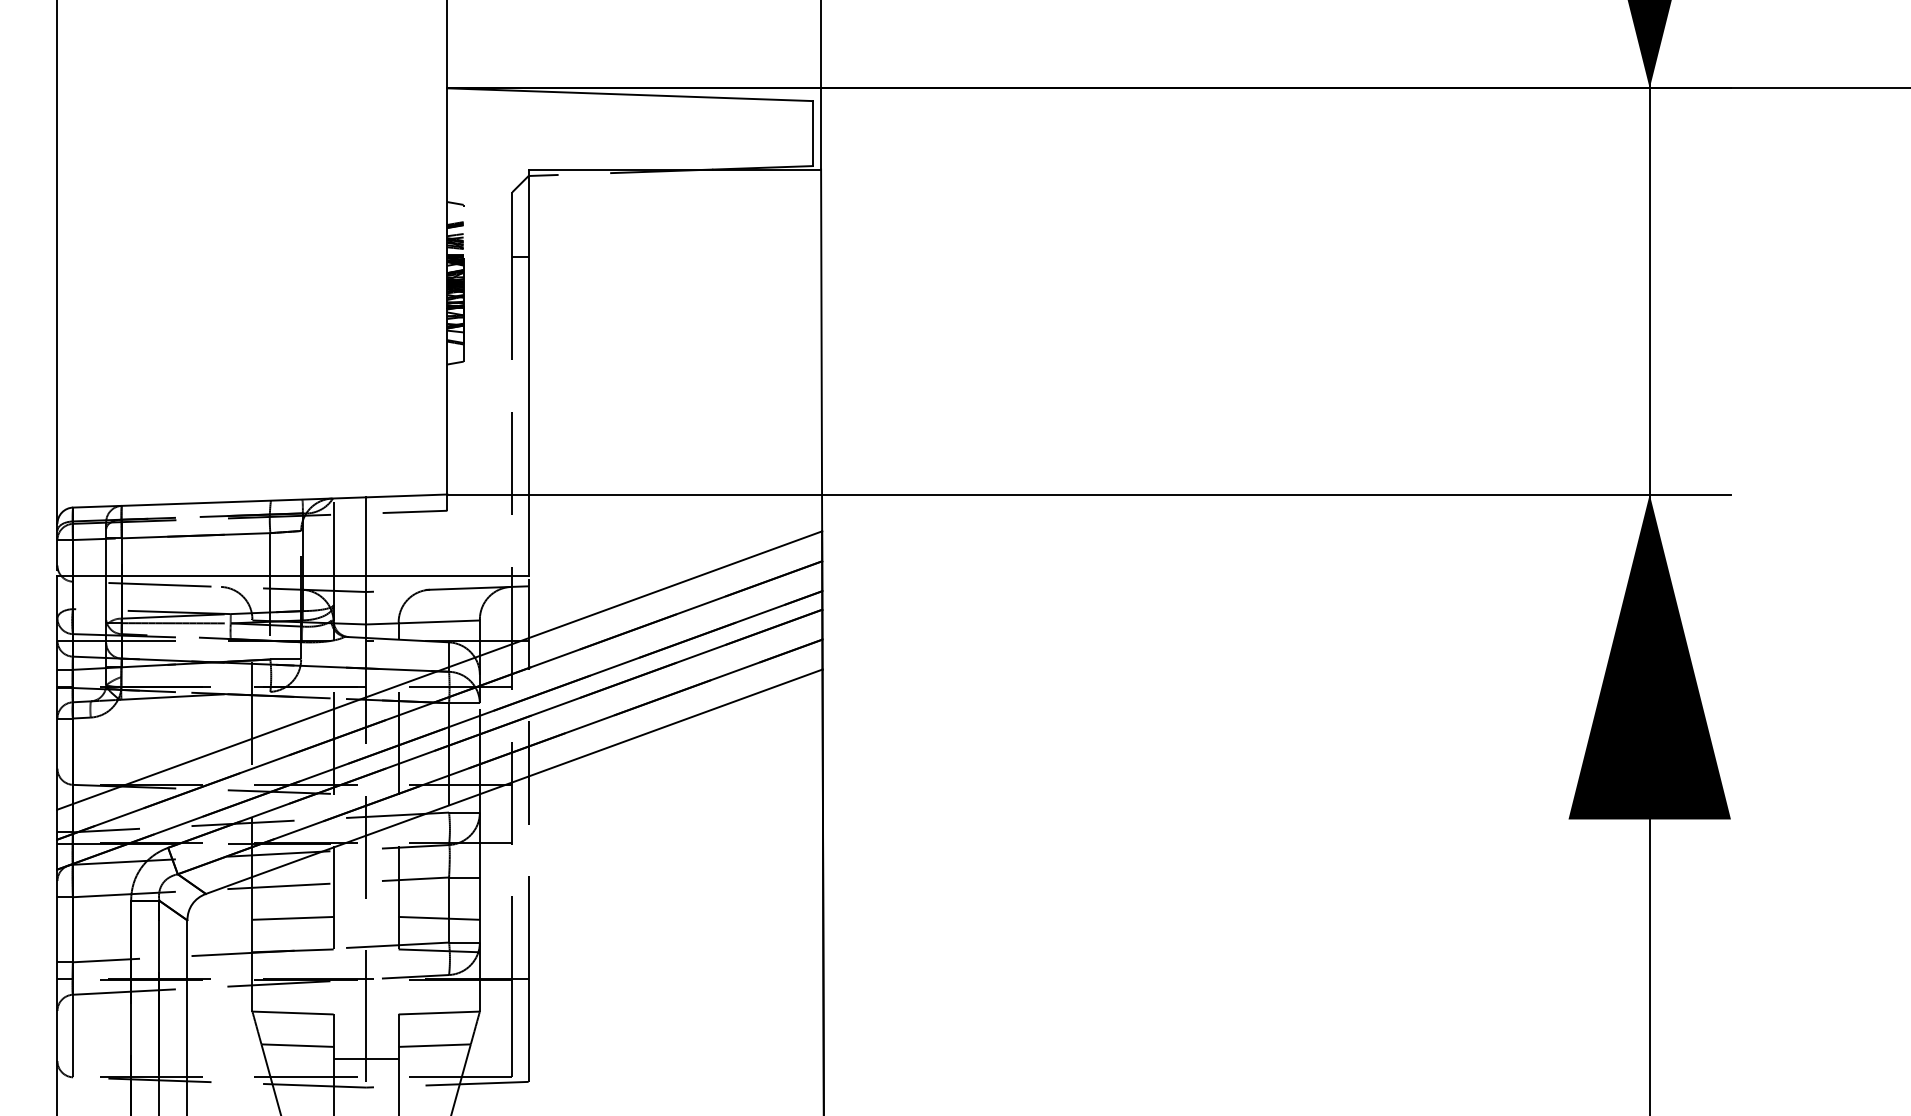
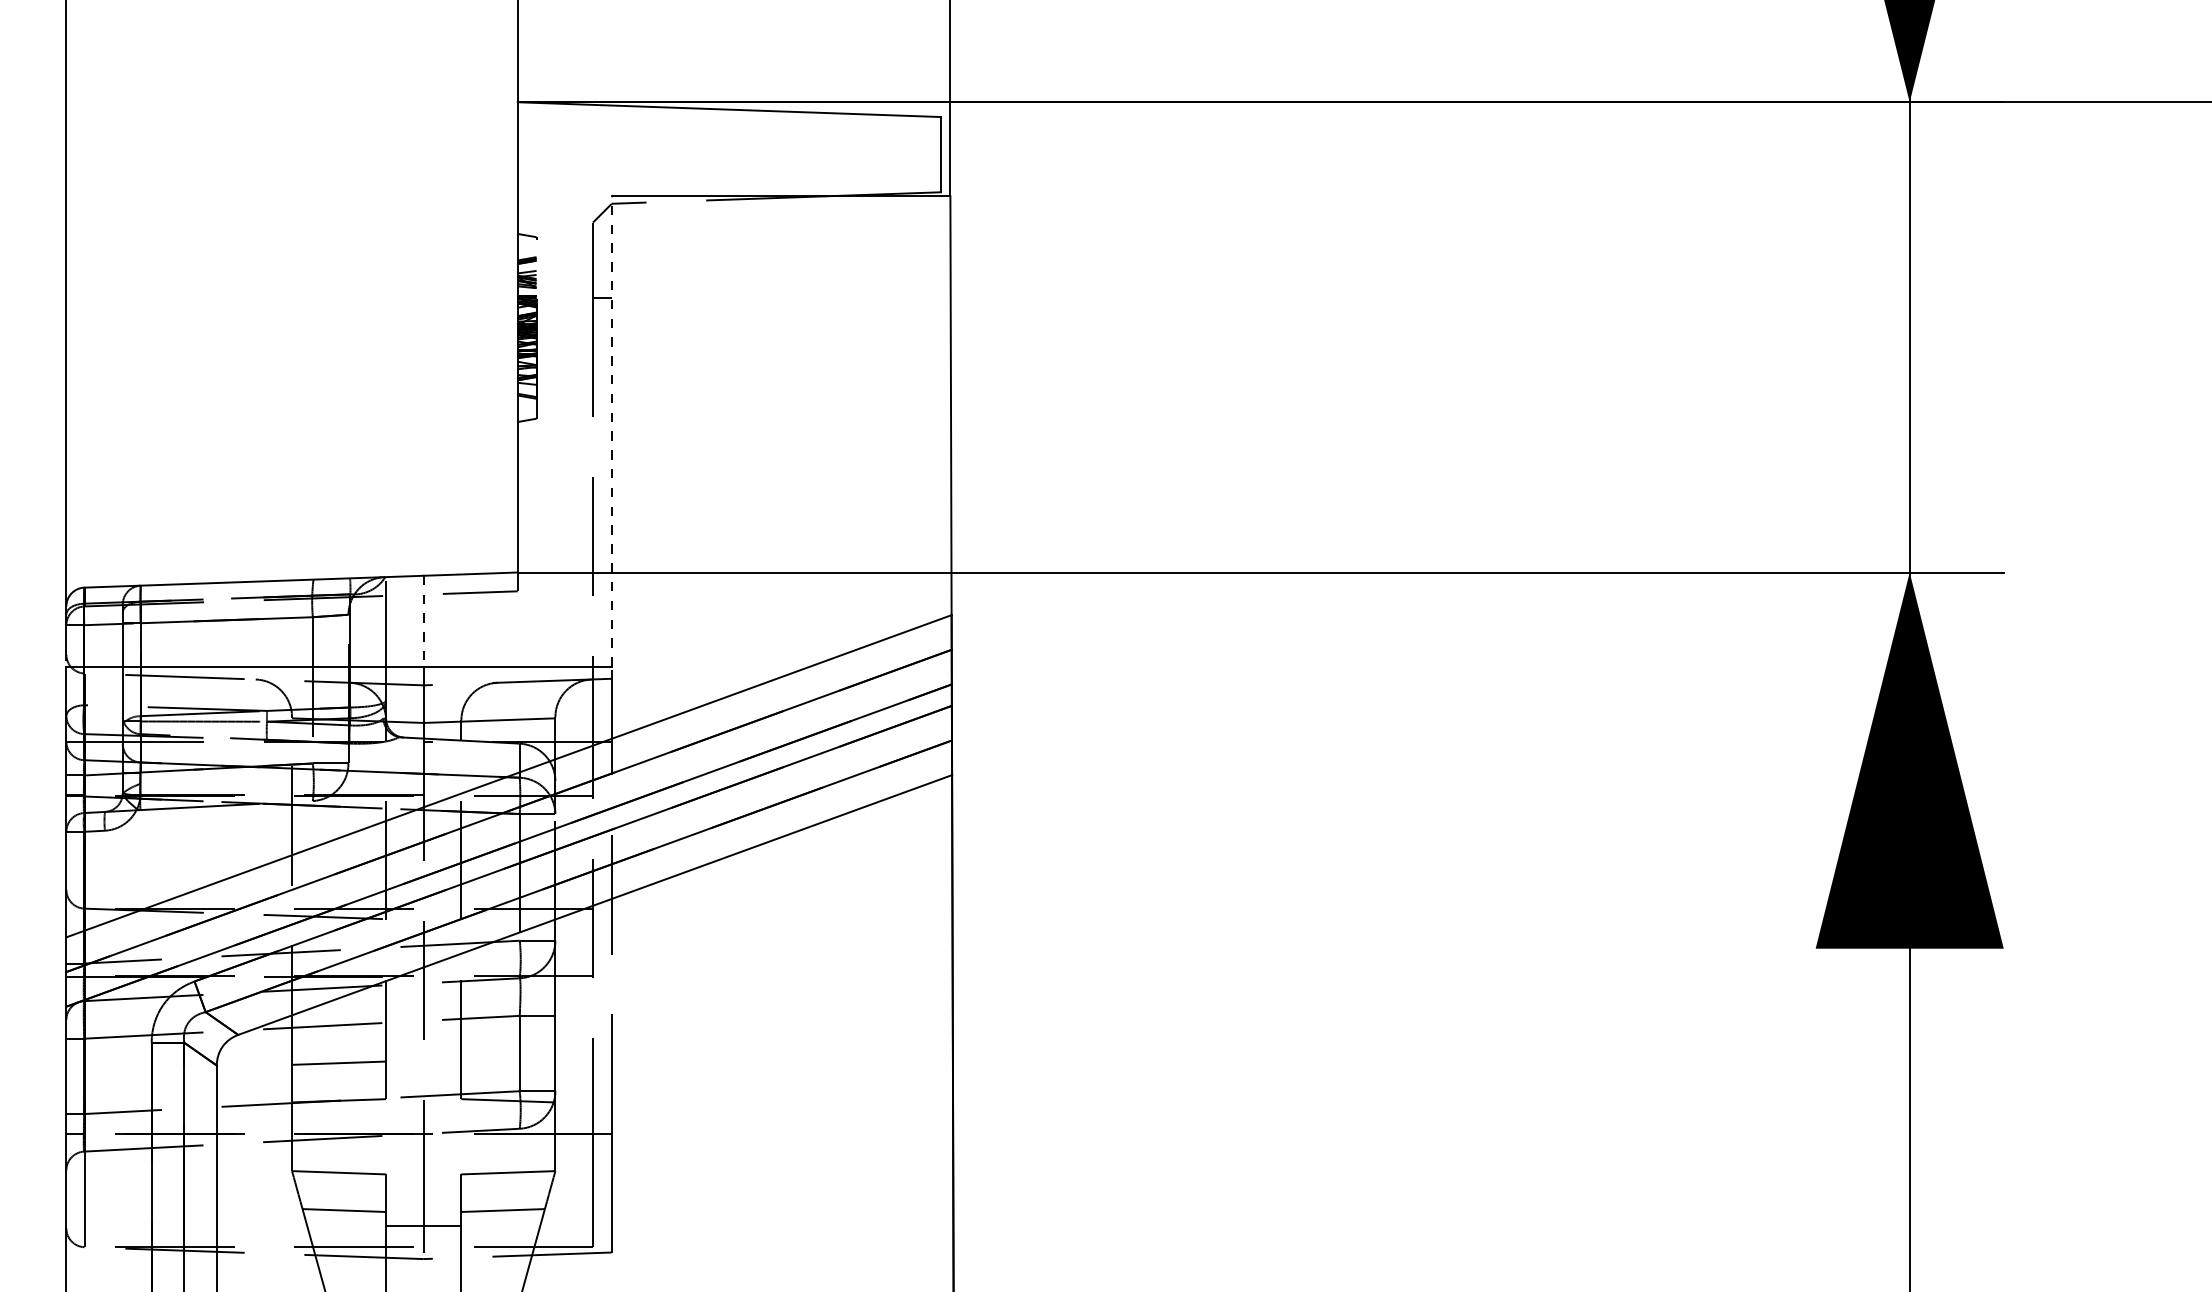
line: (528, 371) -> (611, 430), solid -> dashed
line: (365, 536) -> (423, 621), solid -> dashed
line: (439, 917) -> (508, 1062), removed

